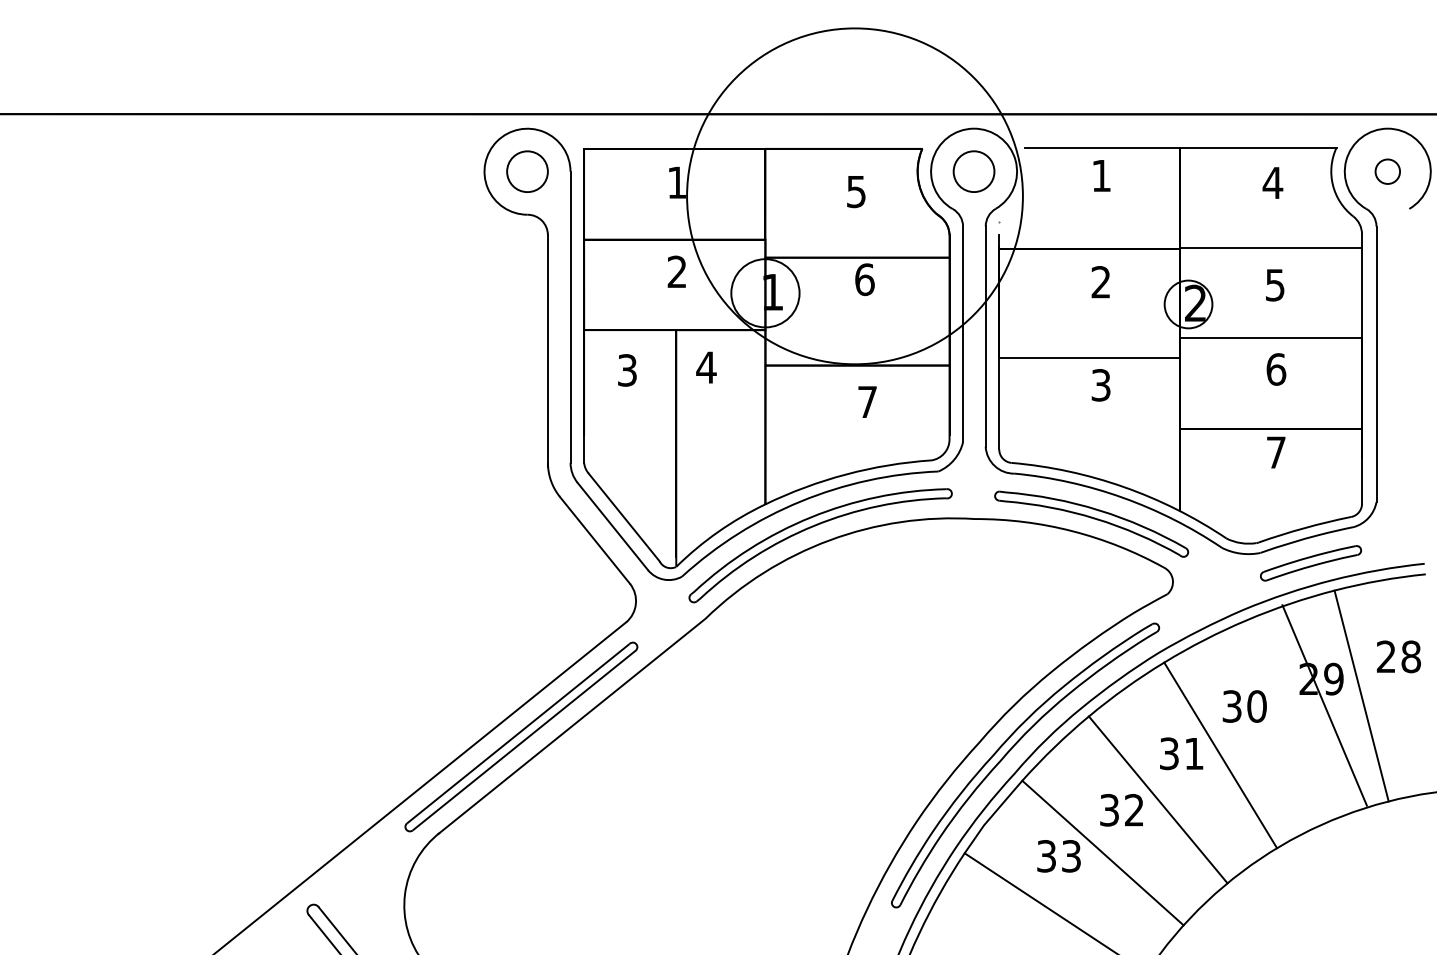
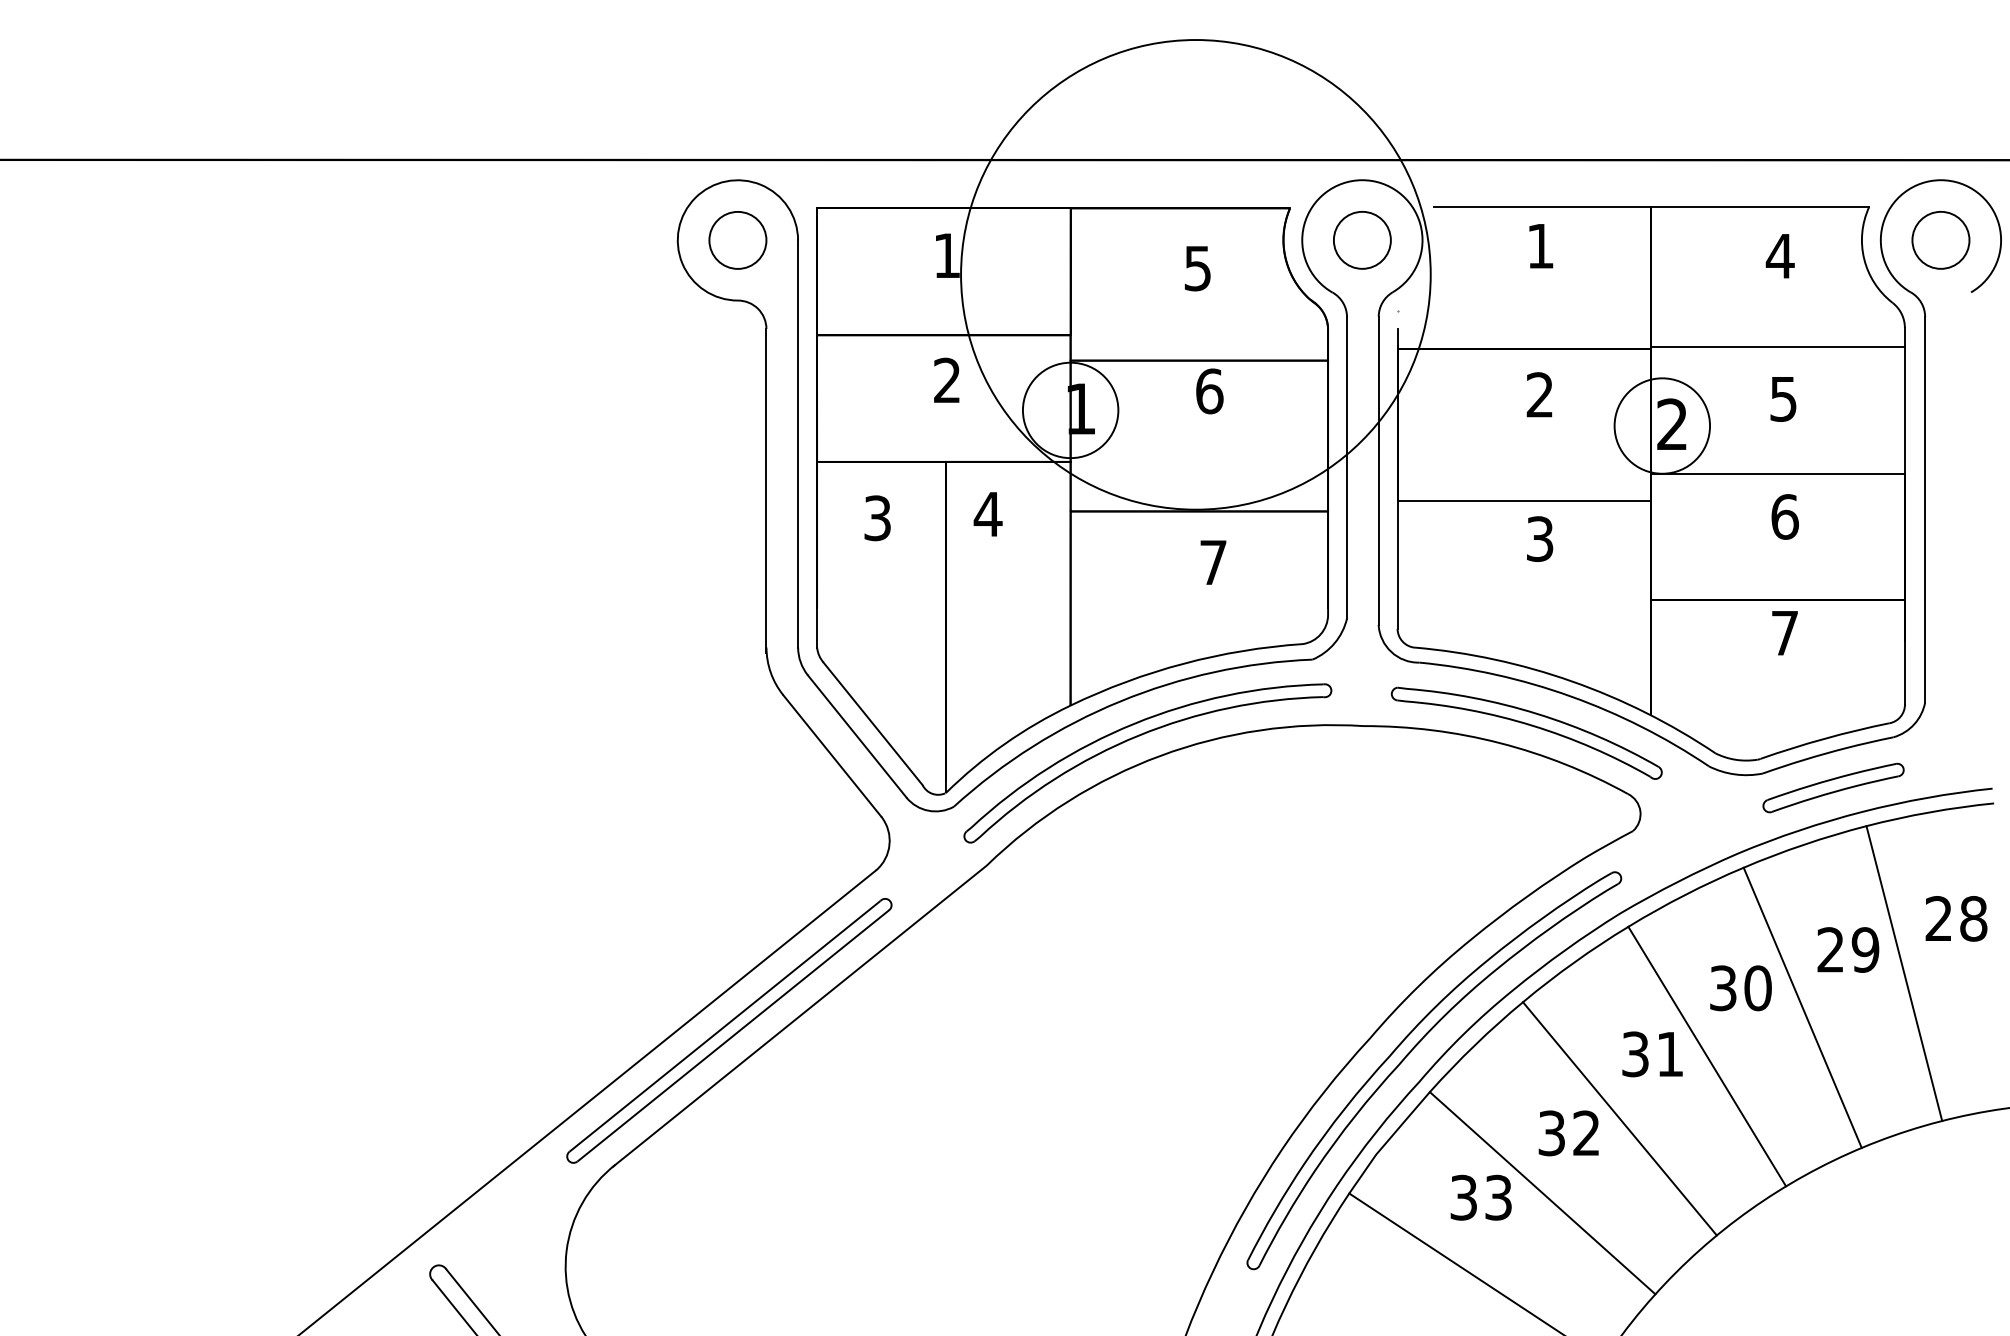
circle: (1387, 171) -> (1940, 240), size x1.67
circle: (1188, 304) -> (1662, 425), size x1.43
line: (1324, 705) -> (1802, 1007), moved

